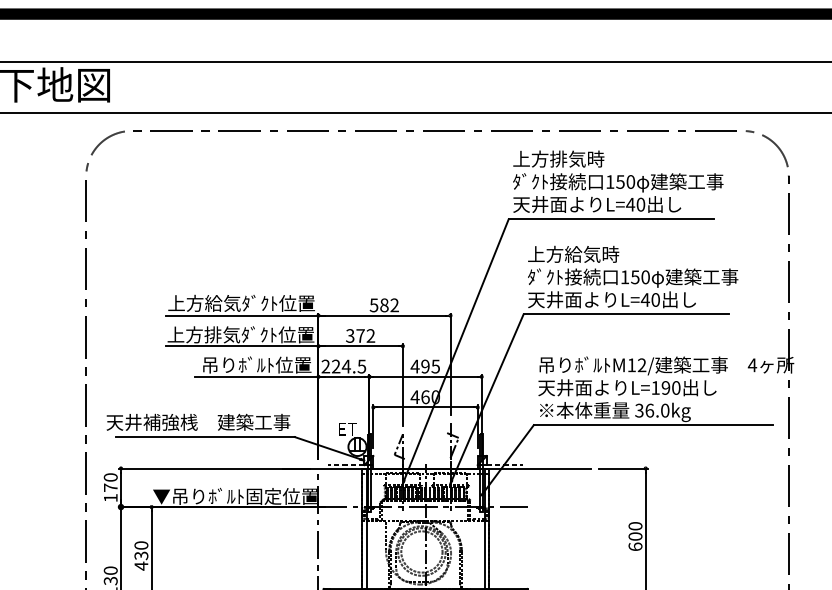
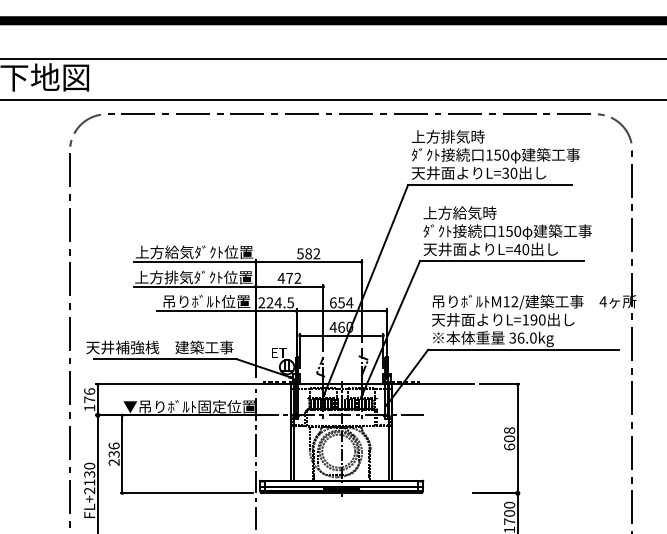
text: (630, 203) -> (505, 172), L=40 -> L=30
text: (349, 334) -> (280, 277), 372 -> 472
text: (425, 366) -> (341, 302), 495 -> 654
text: (110, 477) -> (89, 391), 170 -> 176
text: (635, 526) -> (509, 430), 600 -> 608
text: (140, 556) -> (113, 454), 430 -> 236

